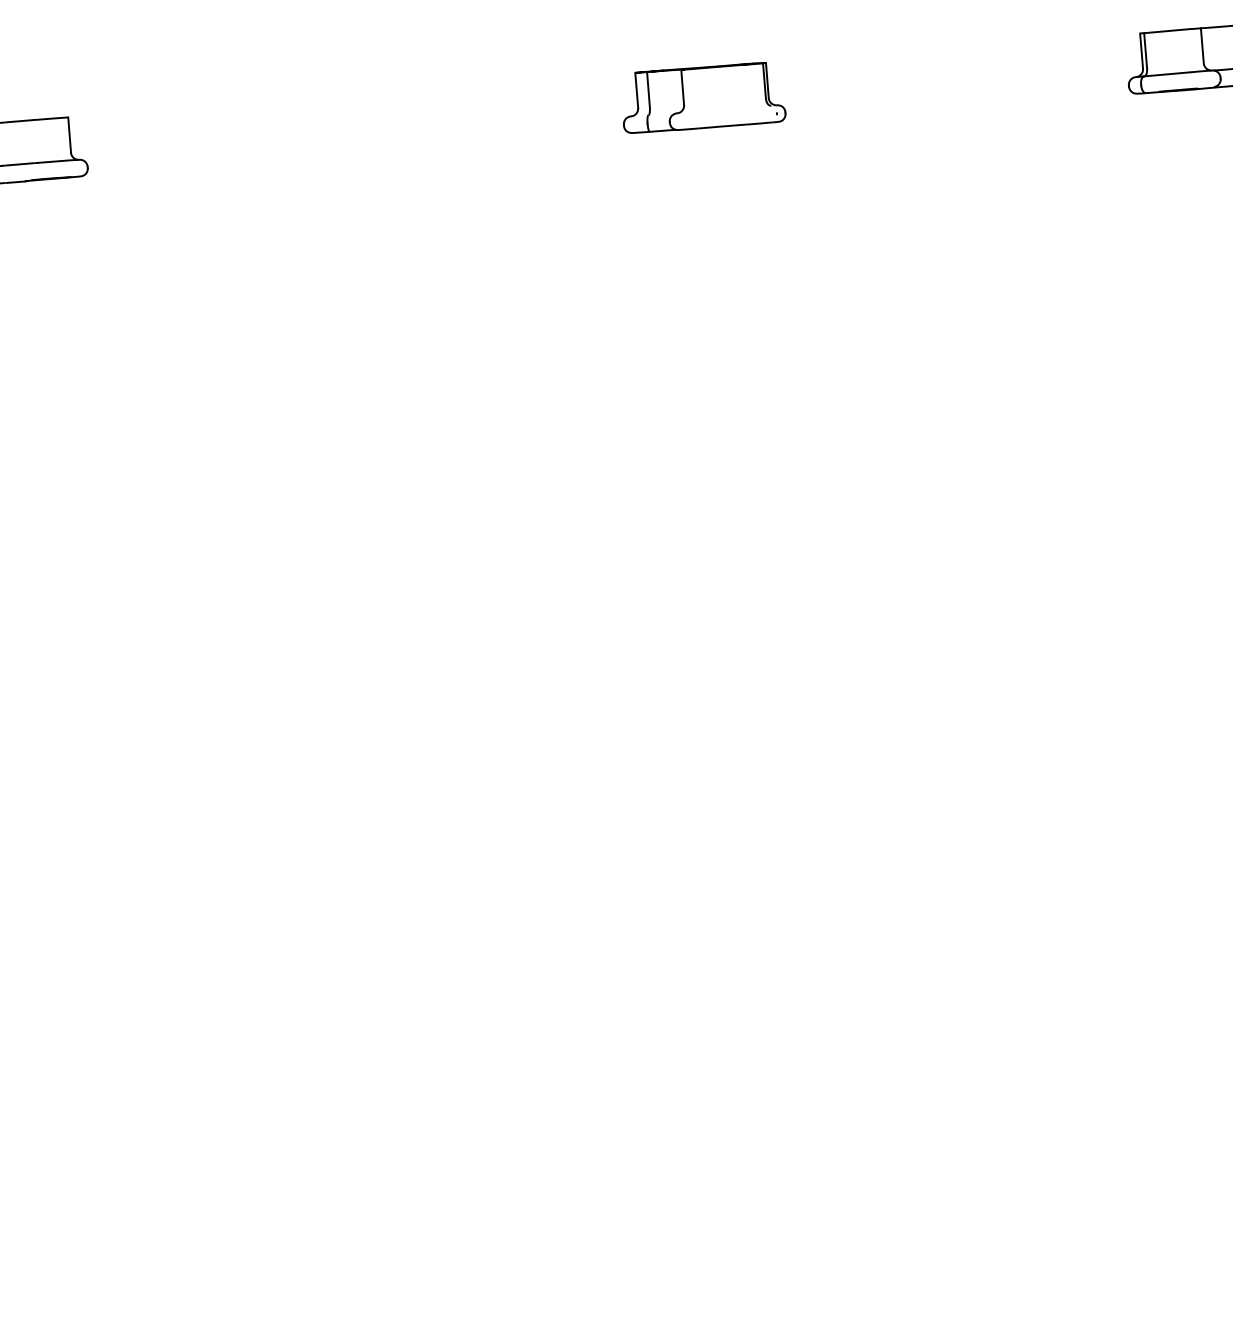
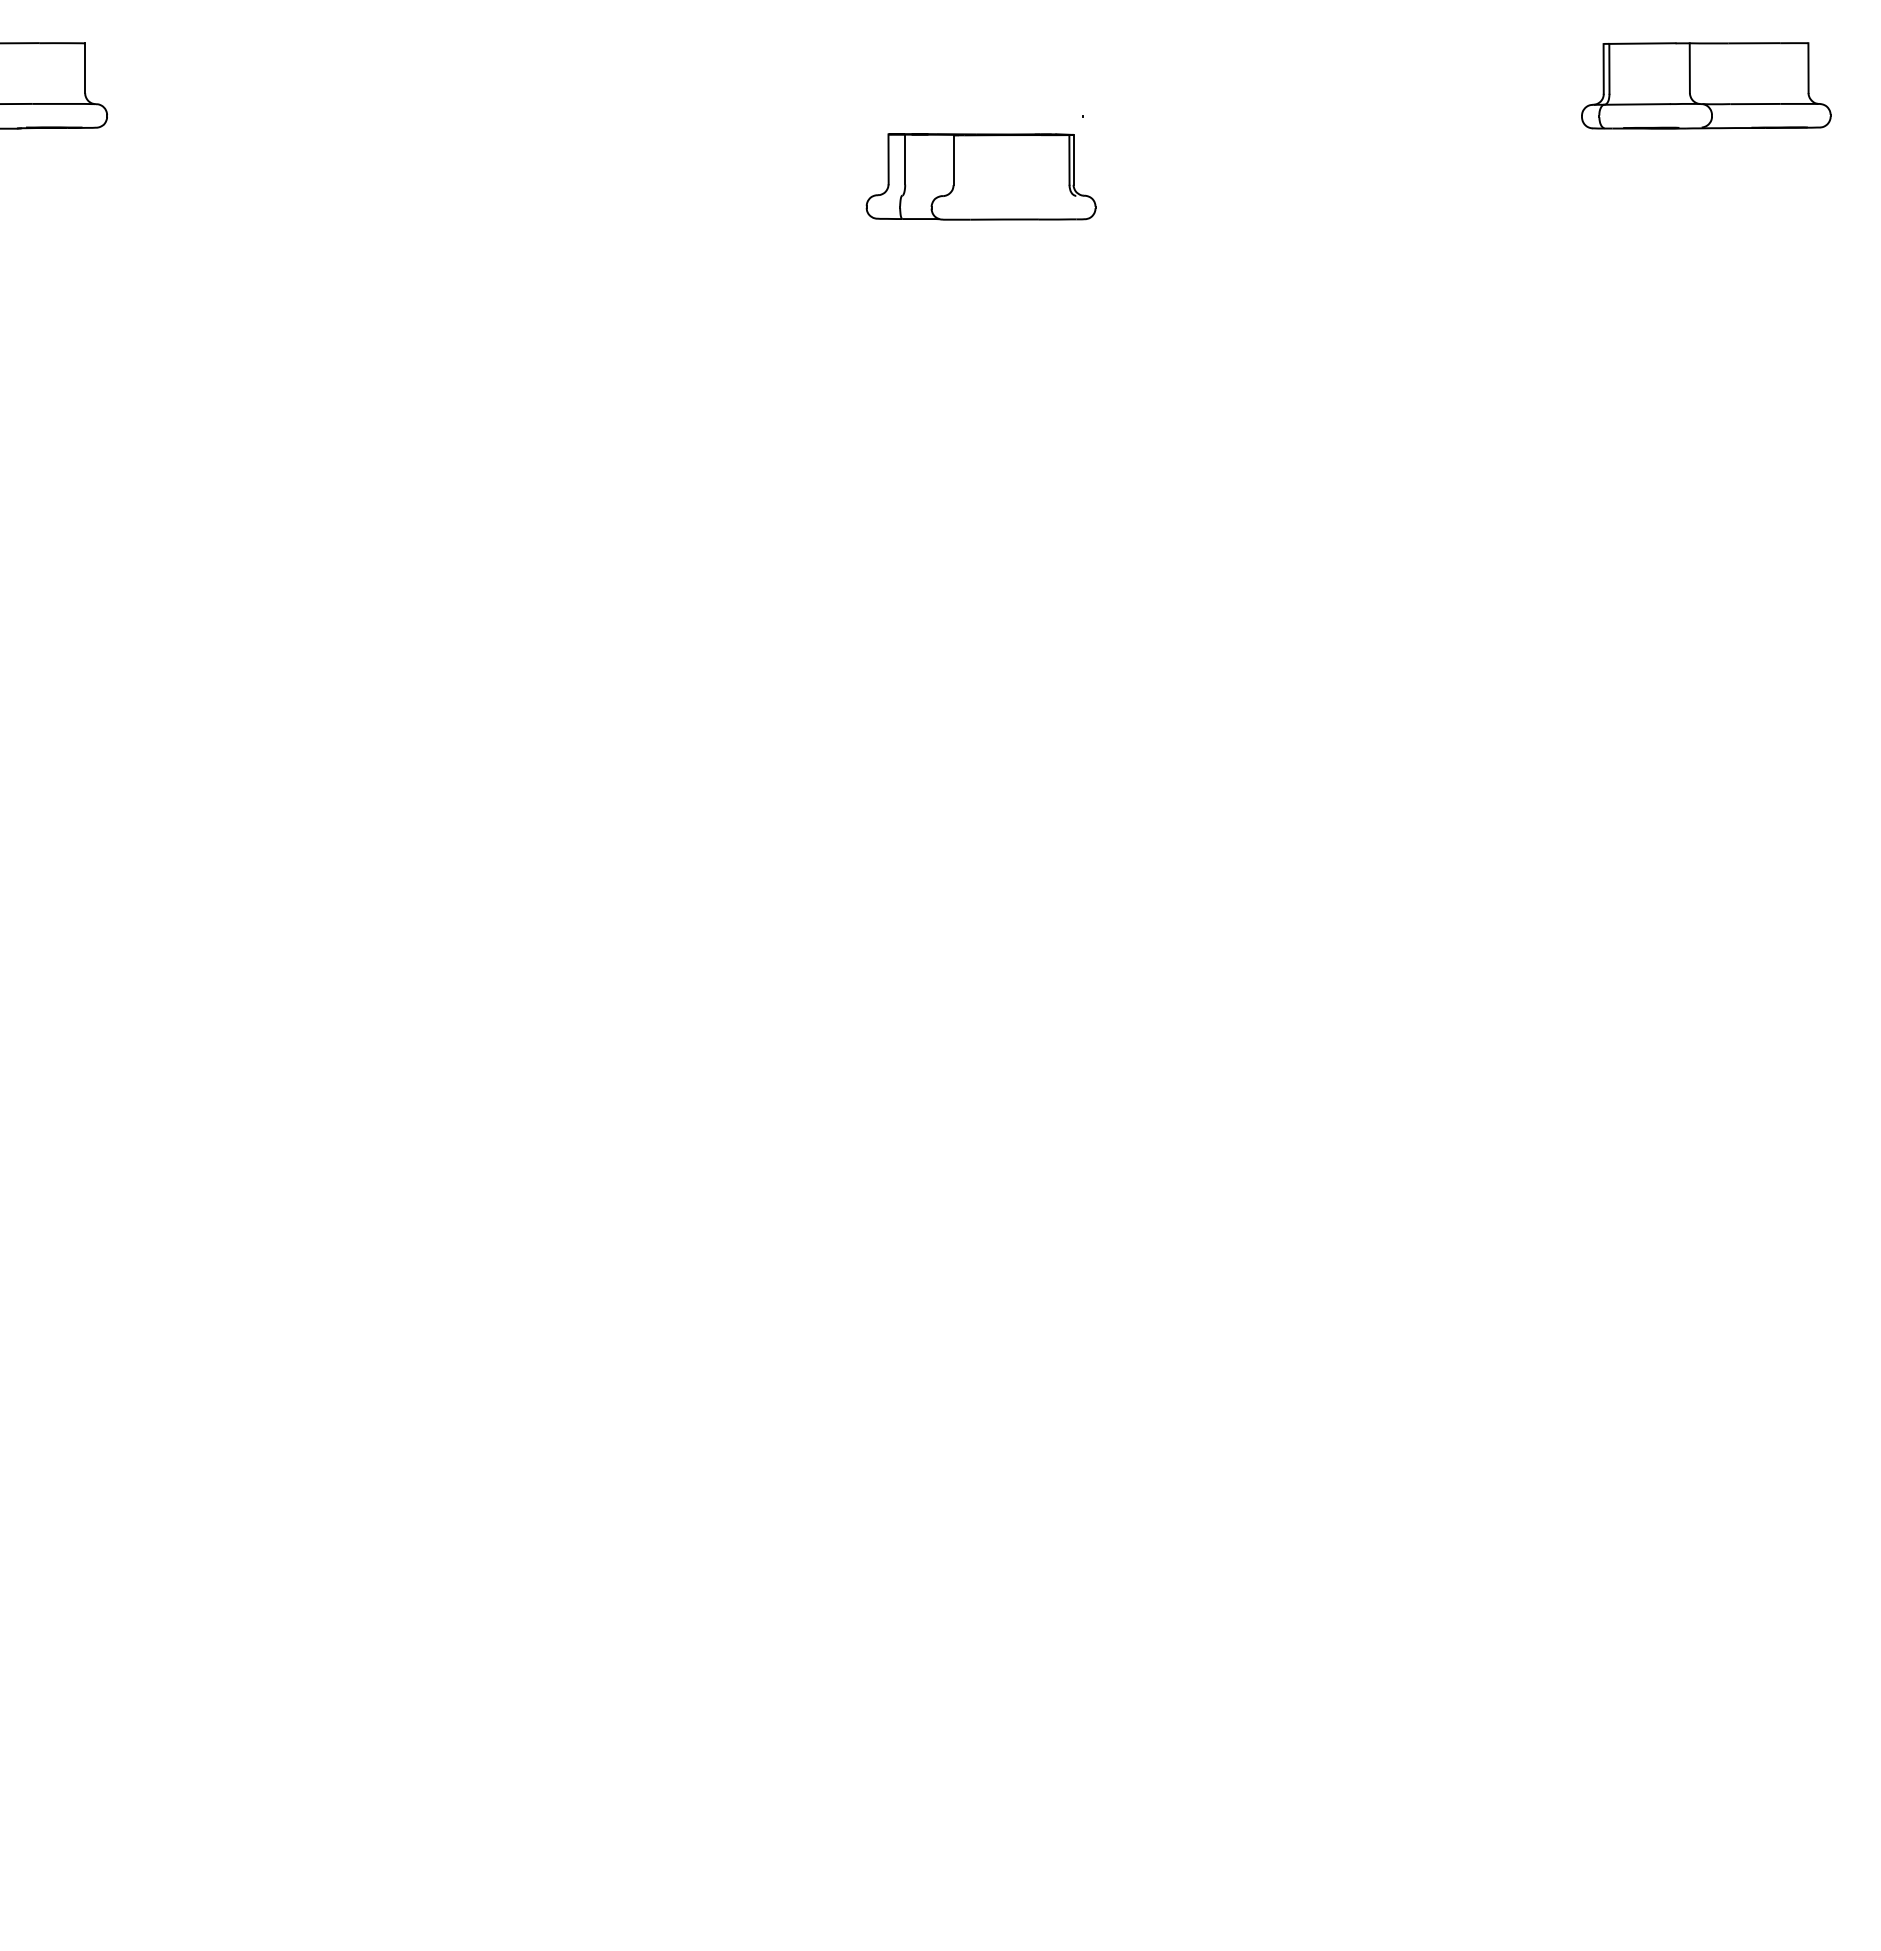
part: (702, 97) -> (980, 176), moved

